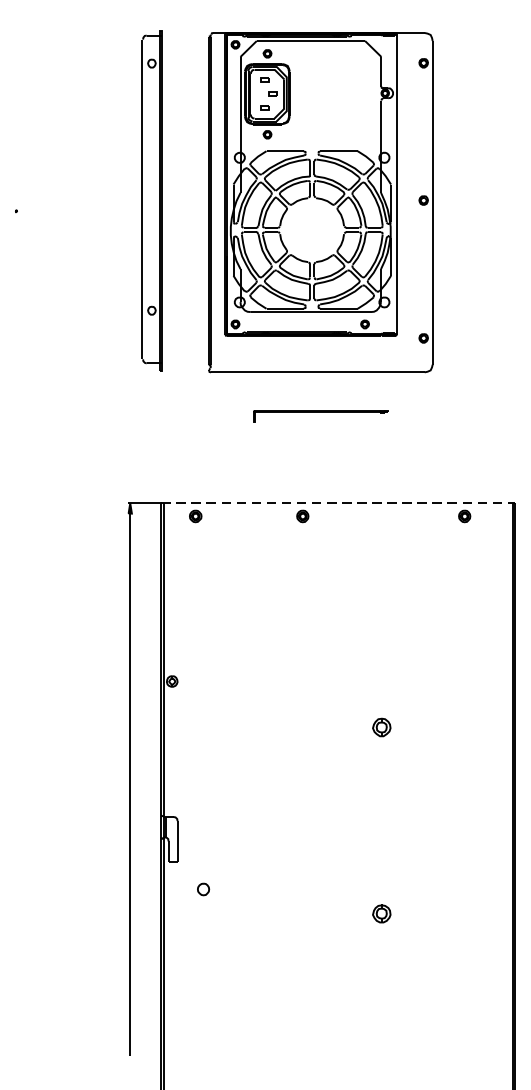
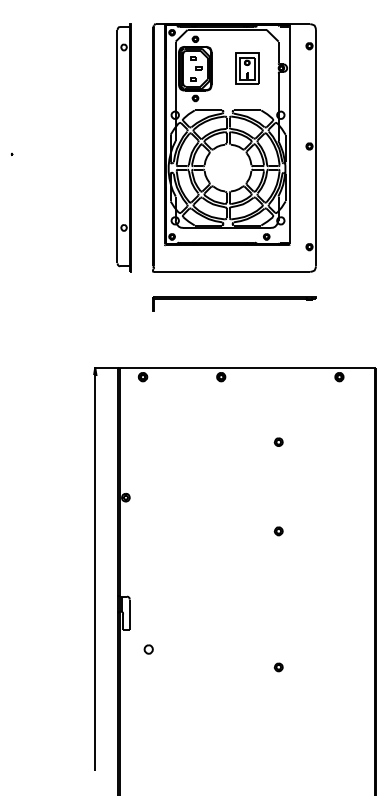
part: (338, 93) -> (247, 68), added
part: (151, 200) -> (123, 147), moved
part: (320, 415) -> (234, 303), size x1.67
line: (338, 503) -> (247, 367), dashed -> solid
part: (381, 604) -> (278, 441), added
part: (381, 727) -> (278, 531), size x0.62
part: (381, 914) -> (278, 667), size x0.62

